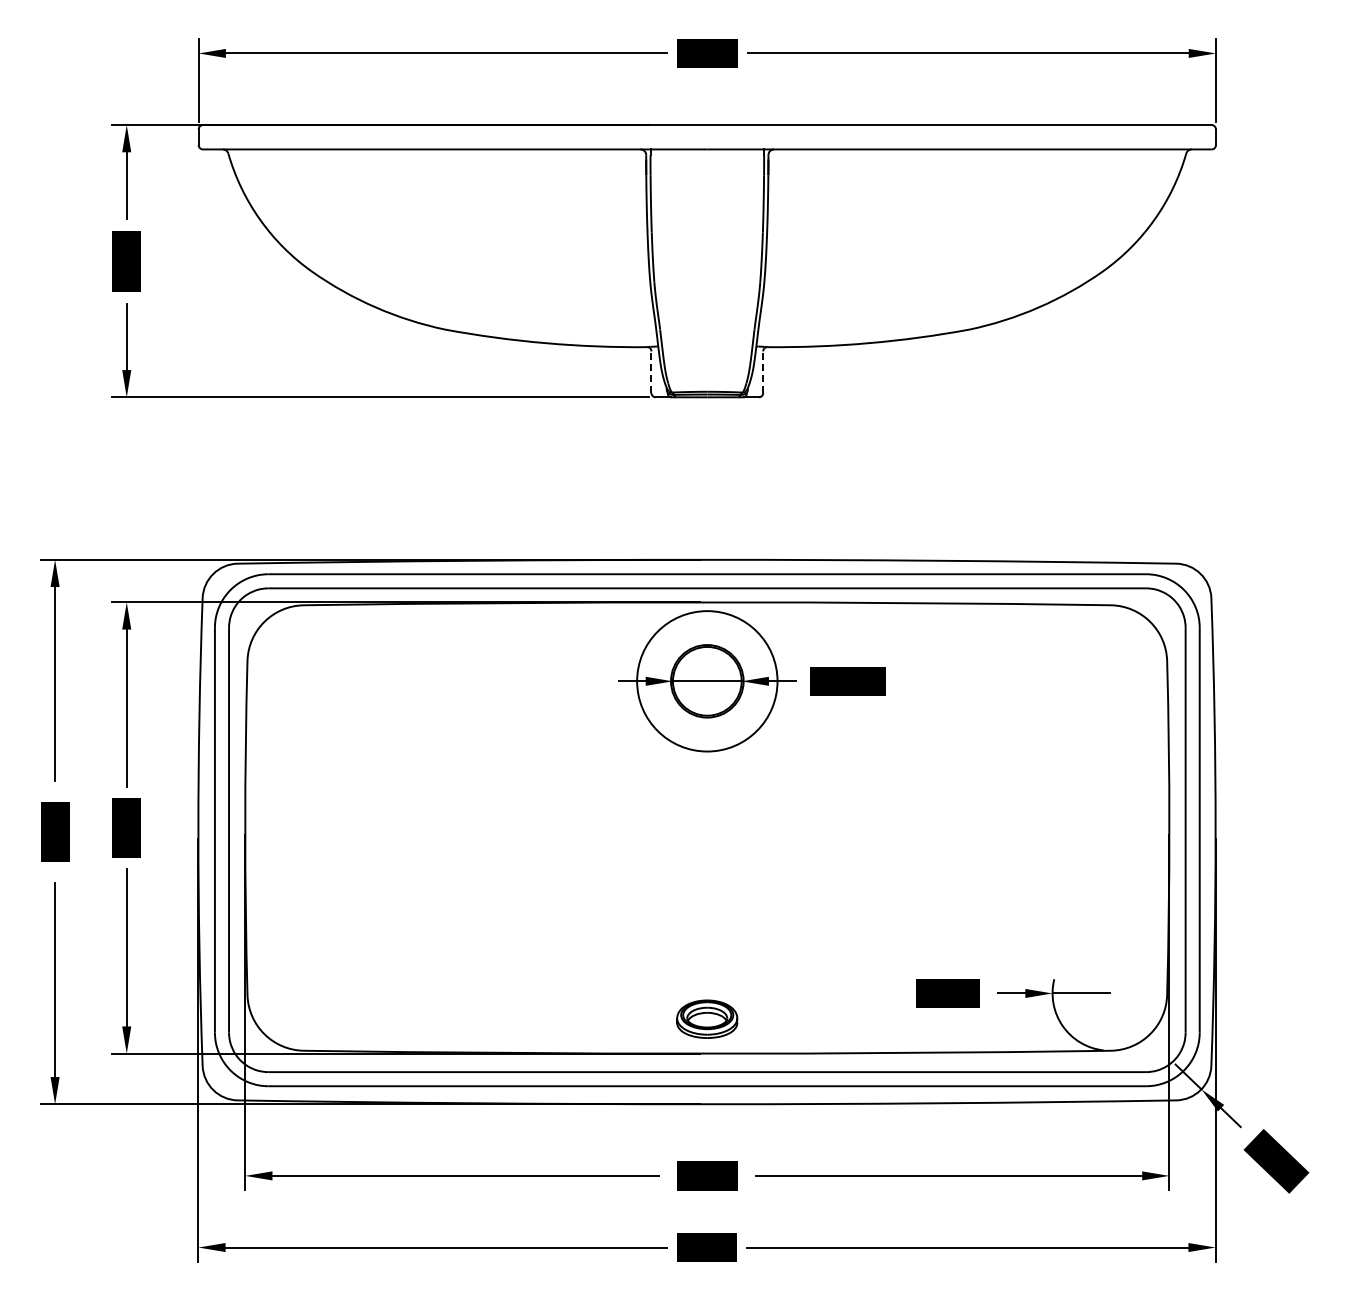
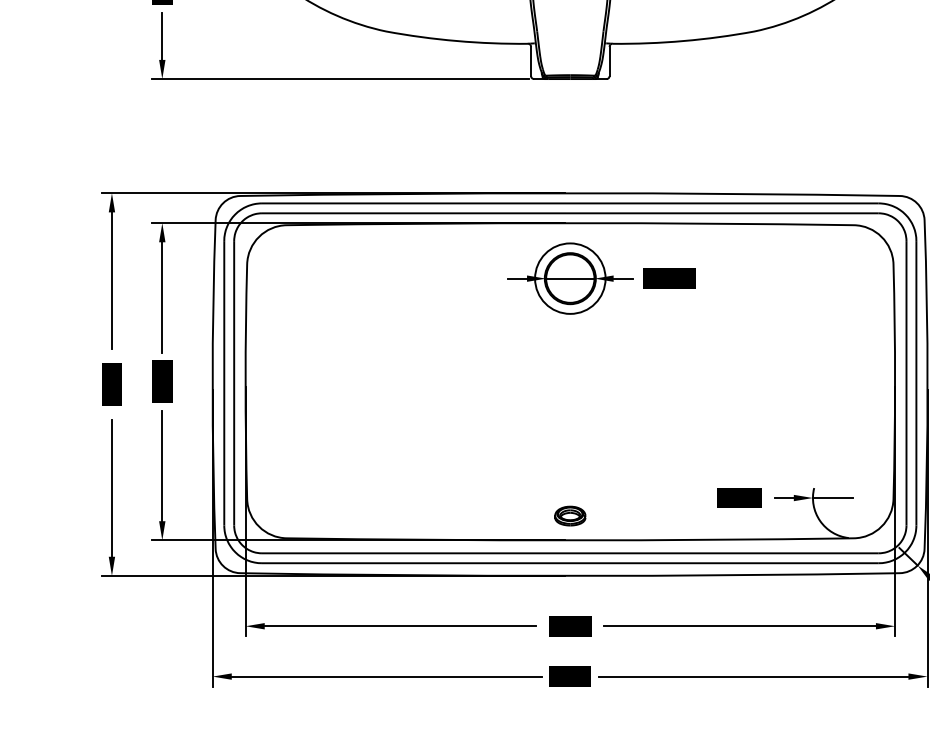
line: (651, 372) -> (531, 61), dashed -> solid
line: (763, 372) -> (609, 61), dashed -> solid
circle: (707, 681) -> (570, 278), size x0.71
part: (707, 1018) -> (570, 515), size x0.71

